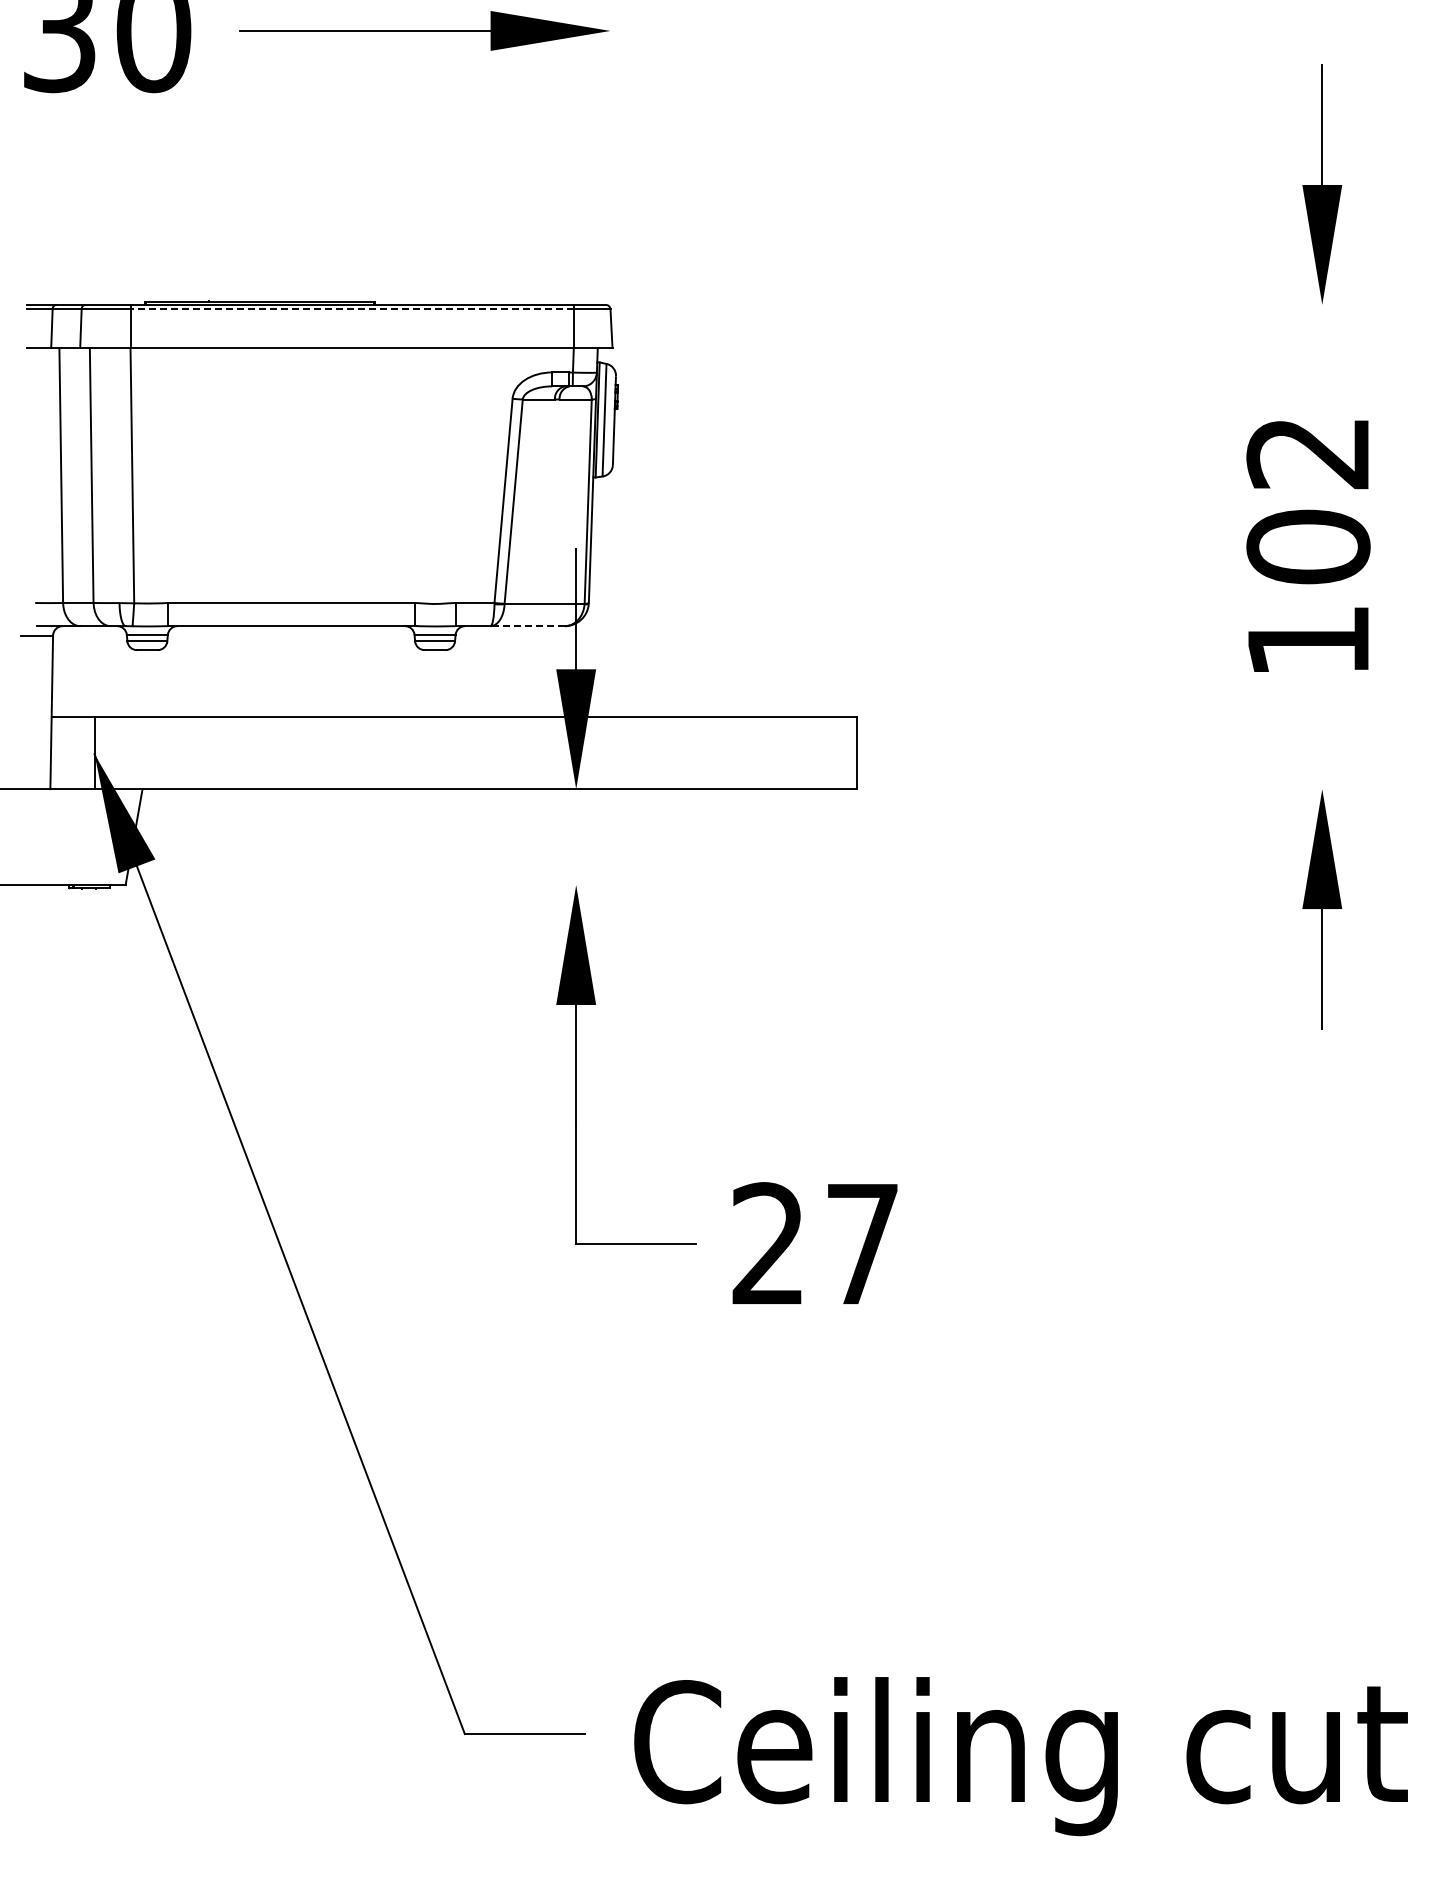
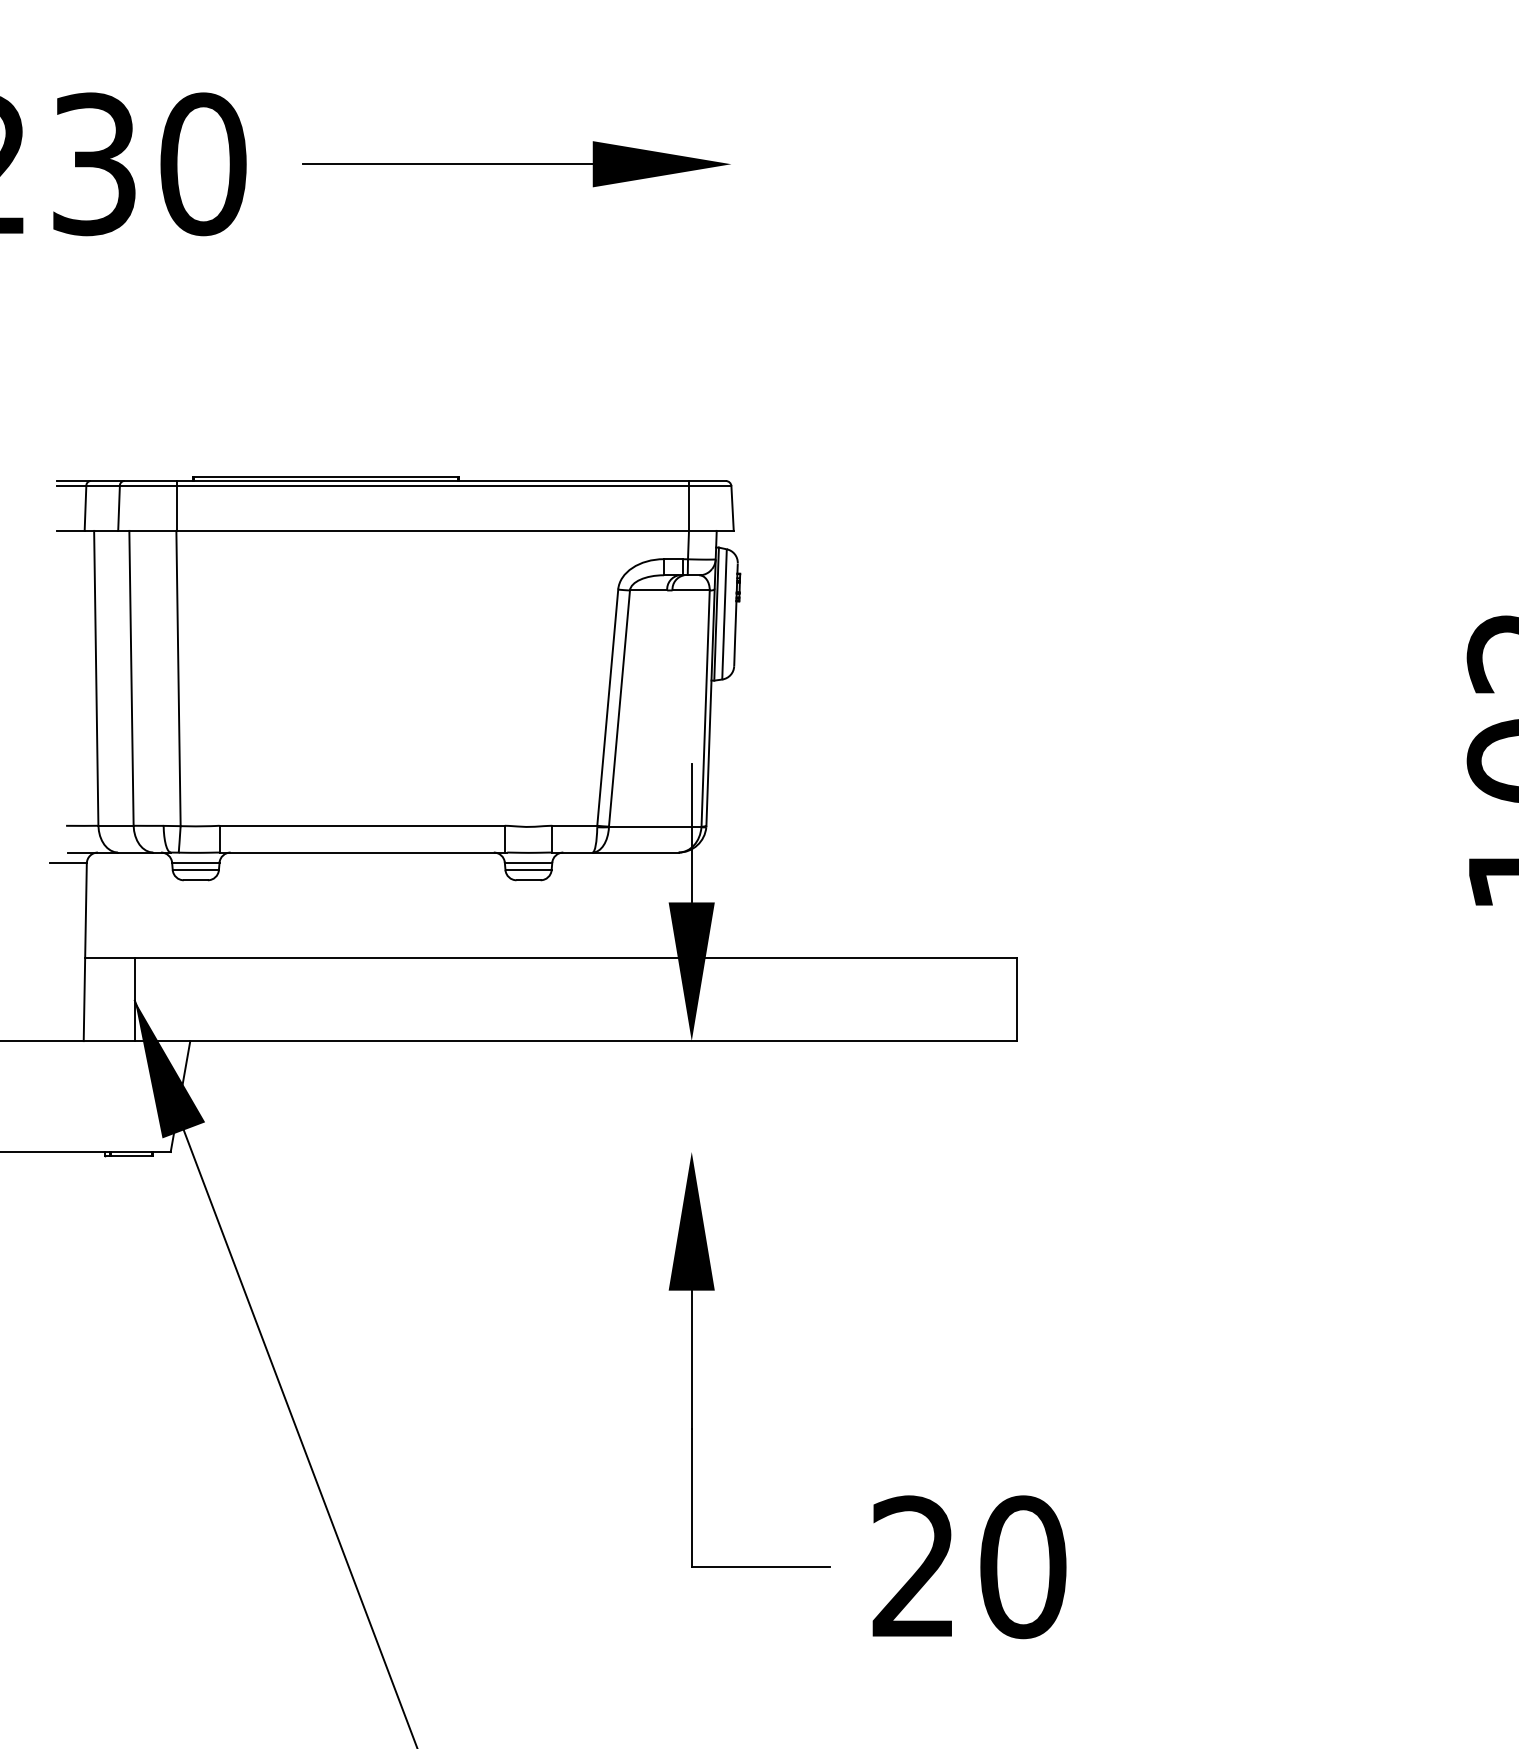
line: (352, 309) -> (433, 486), dashed -> solid
line: (527, 626) -> (635, 852), dashed -> solid
text: (862, 1244) -> (1022, 1567), 27 -> 20

